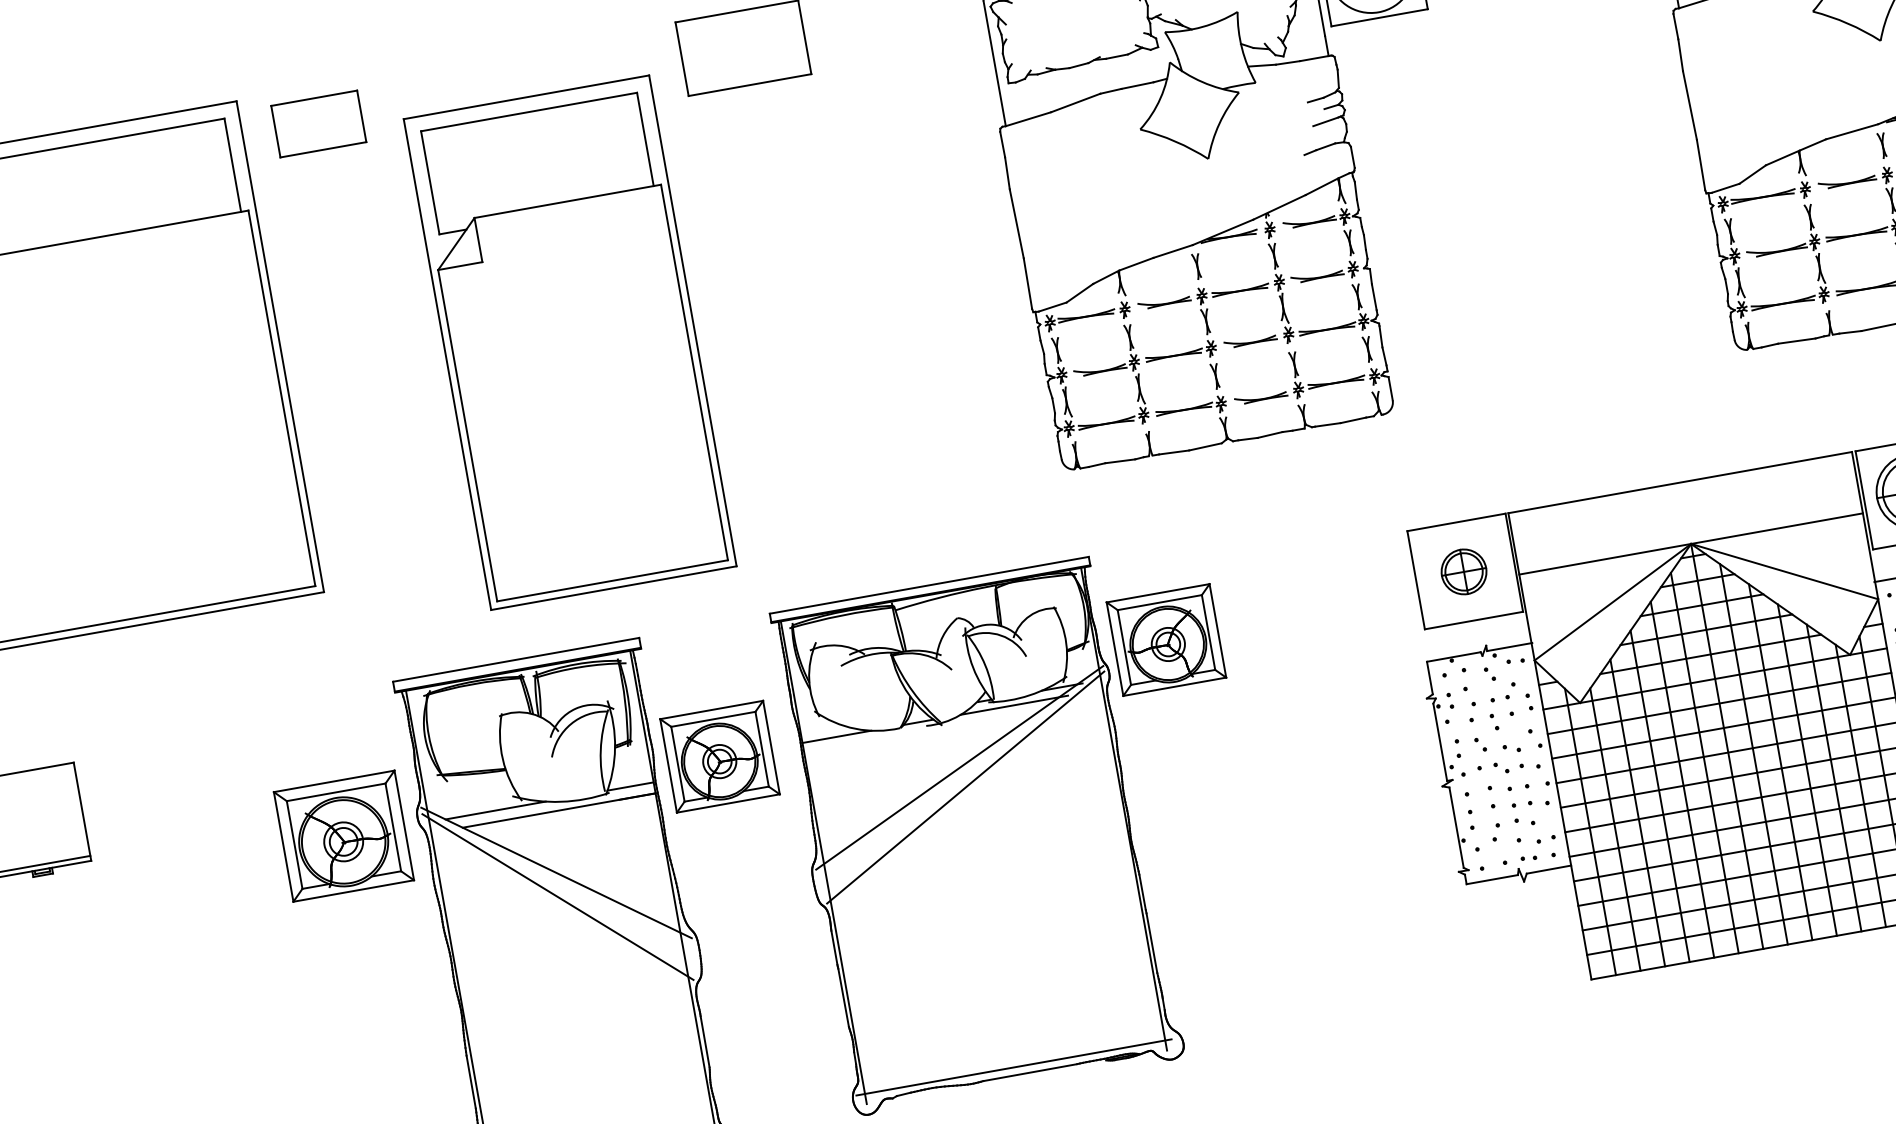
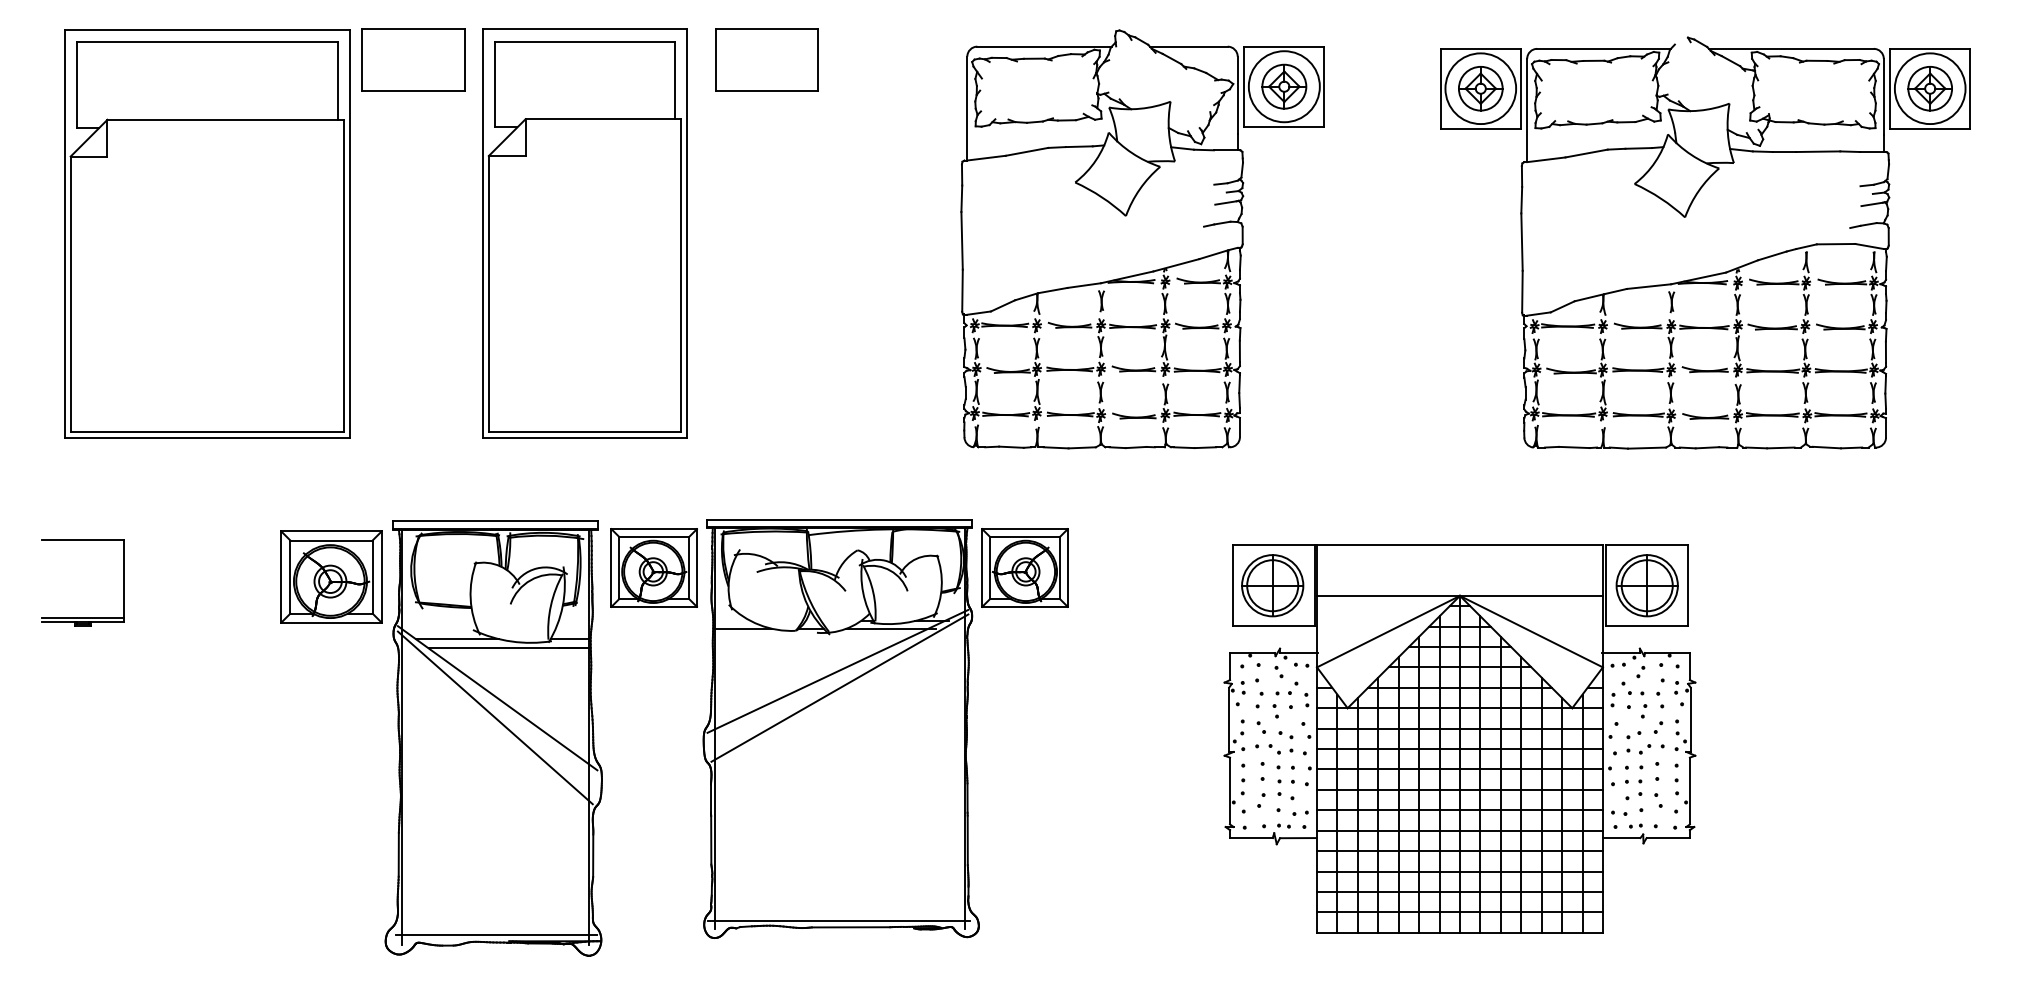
part: (318, 123) -> (413, 59), size x1.43
part: (569, 342) -> (584, 233), moved
part: (1463, 571) -> (1272, 585), size x1.67
part: (1165, 639) -> (1024, 567), moved
part: (719, 756) -> (653, 567), moved
part: (343, 835) -> (331, 576), moved

